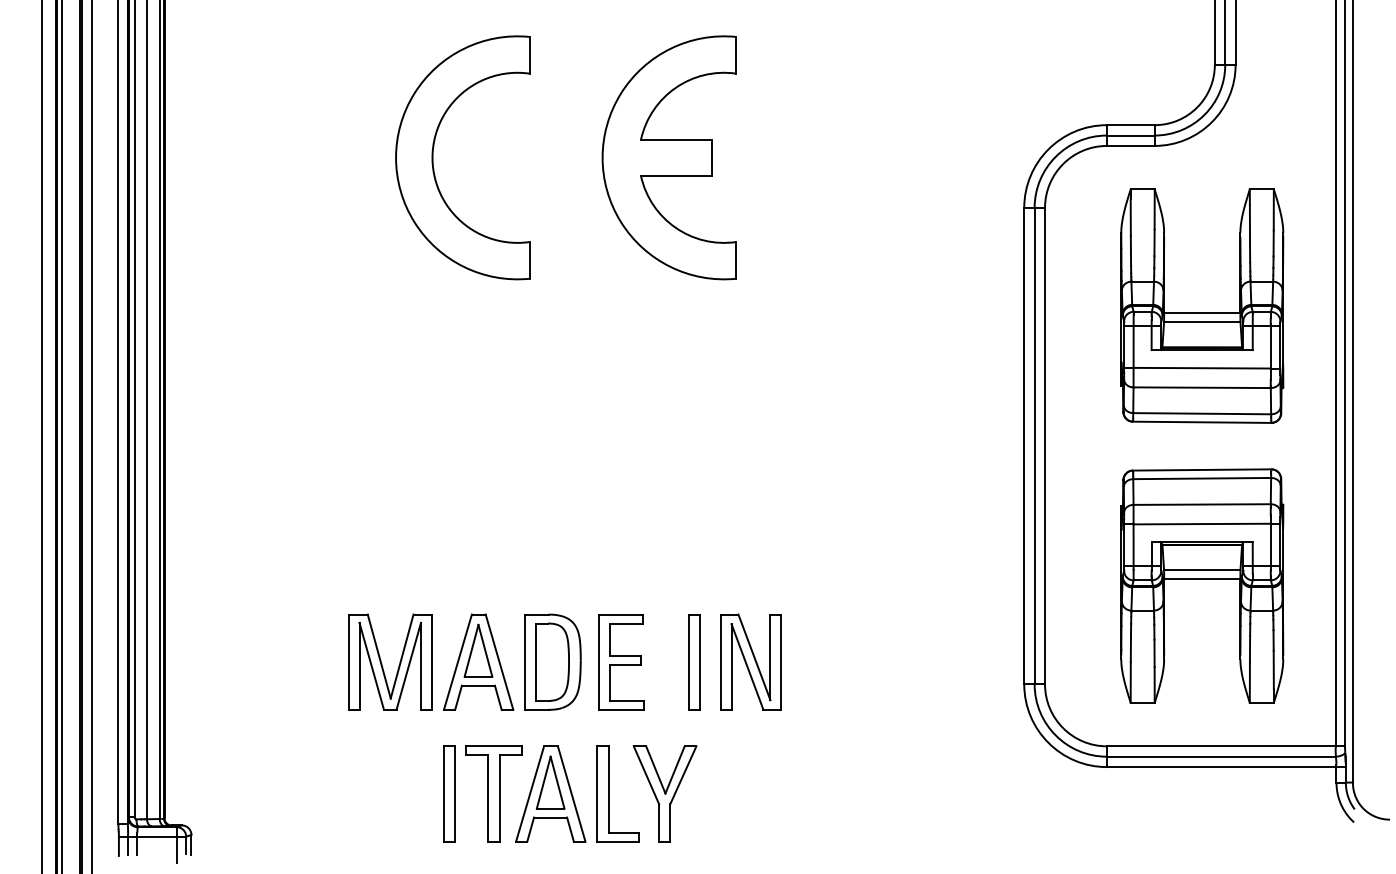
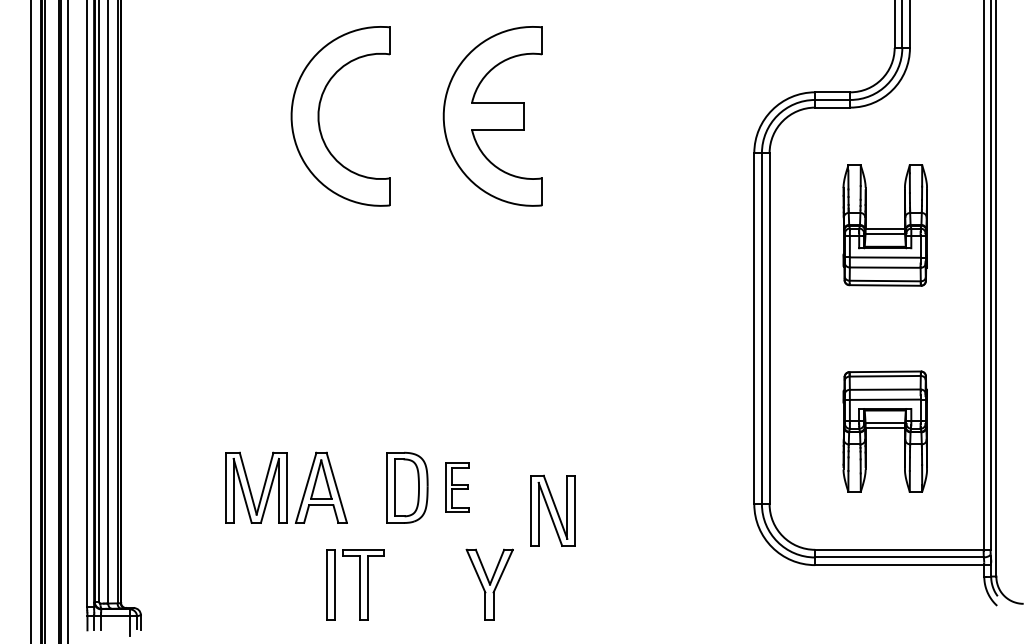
part: (1201, 305) -> (884, 225), size x0.7
part: (1201, 585) -> (884, 431), size x0.7
part: (431, 661) -> (286, 487), moved
part: (621, 661) -> (457, 487), size x0.7
part: (694, 661) -> (511, 487), removed
part: (750, 661) -> (552, 510), moved
part: (576, 793) -> (424, 584), removed

